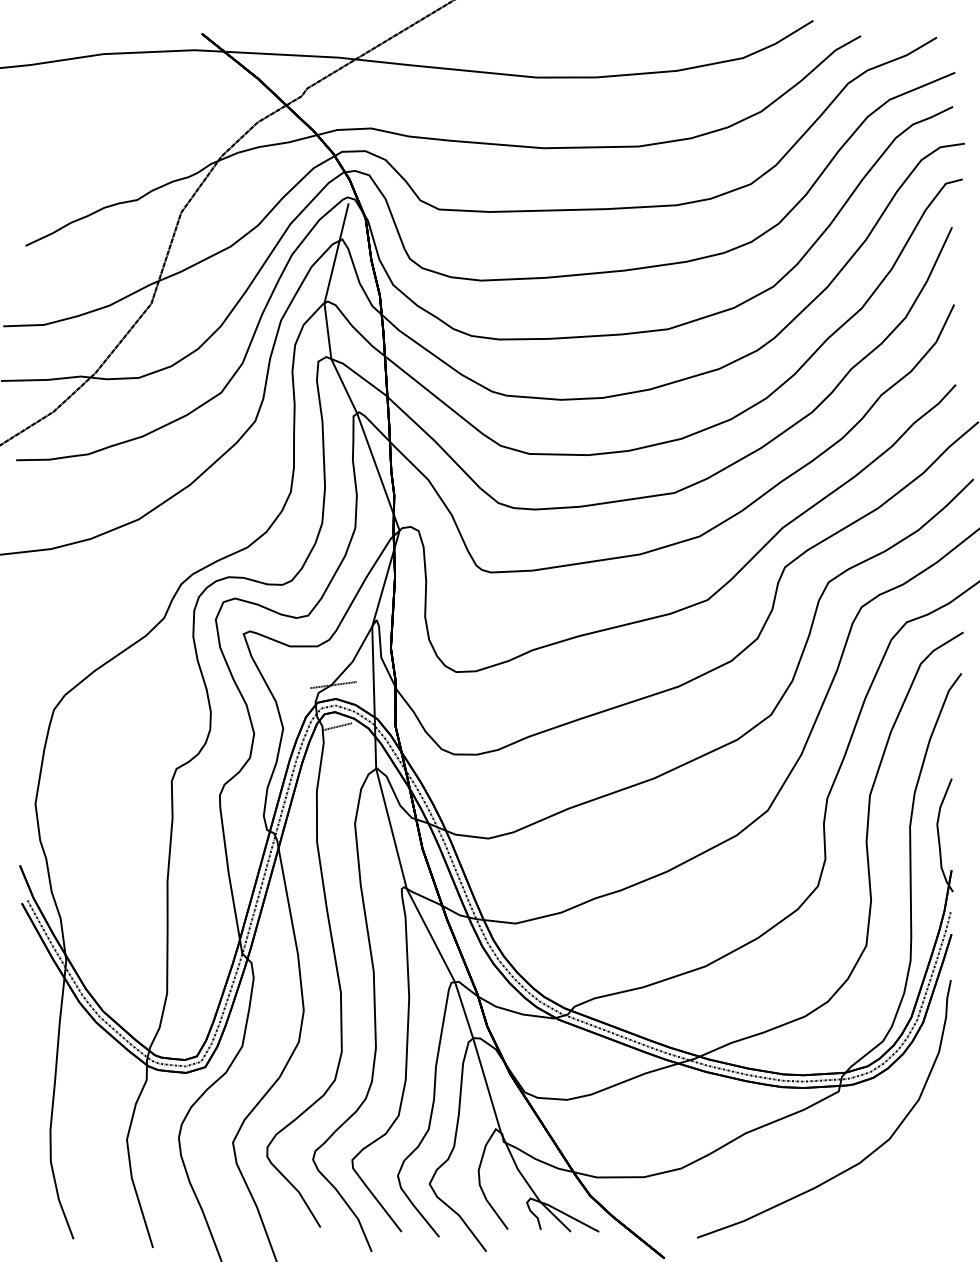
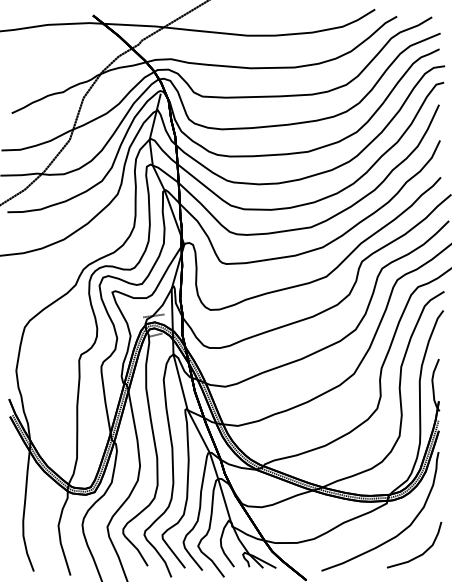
part: (911, 1202) -> (420, 554), added

